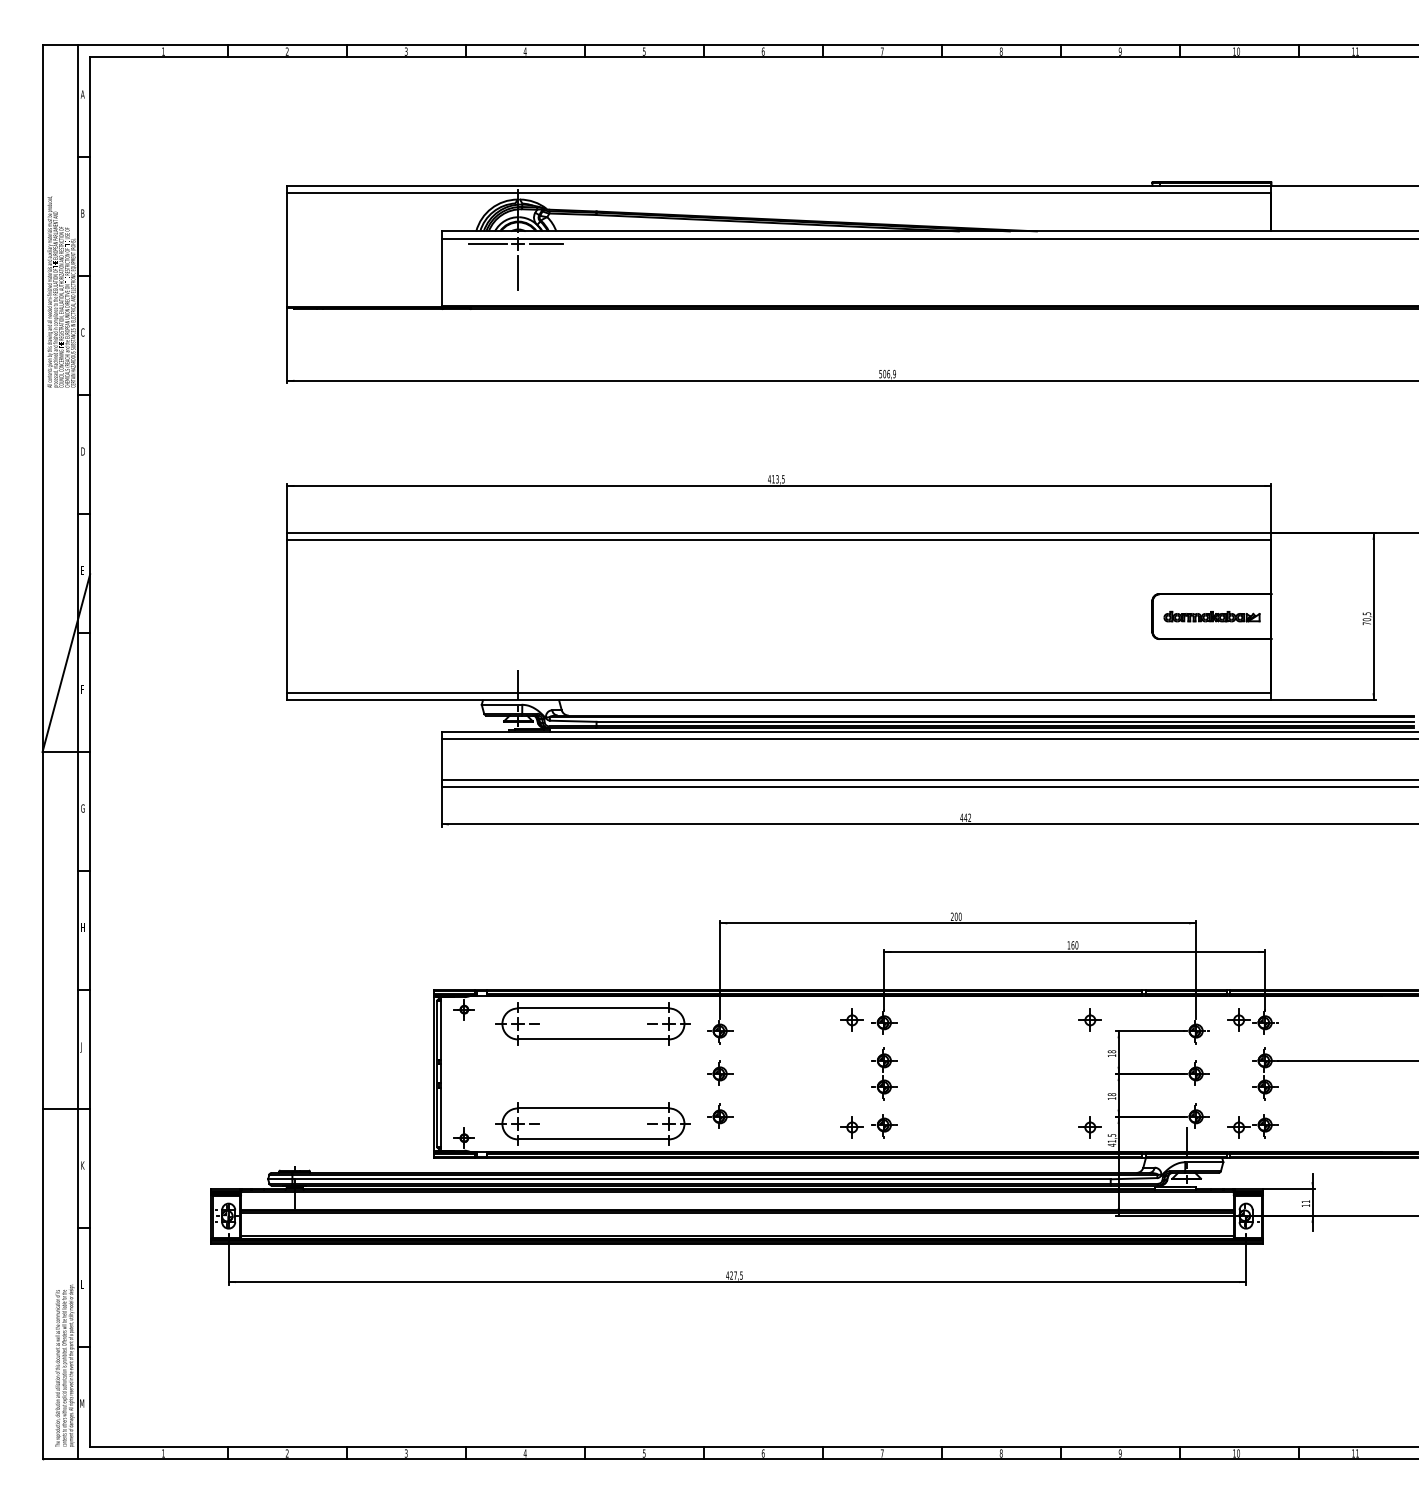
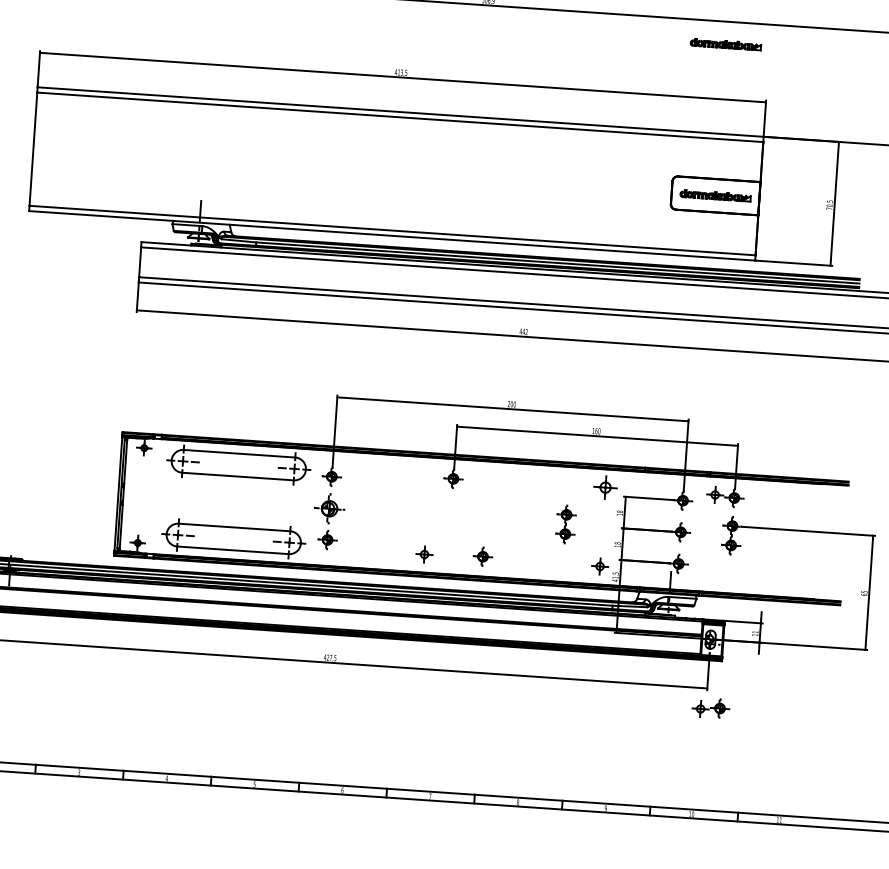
part: (1211, 411) -> (725, 44), added
part: (851, 1019) -> (429, 474), removed
part: (1089, 1019) -> (604, 486), size x1.4
part: (720, 1072) -> (330, 507), size x1.6
part: (884, 1073) -> (566, 524), moved
part: (884, 1126) -> (483, 557), moved
part: (1252, 1126) -> (710, 708), moved

